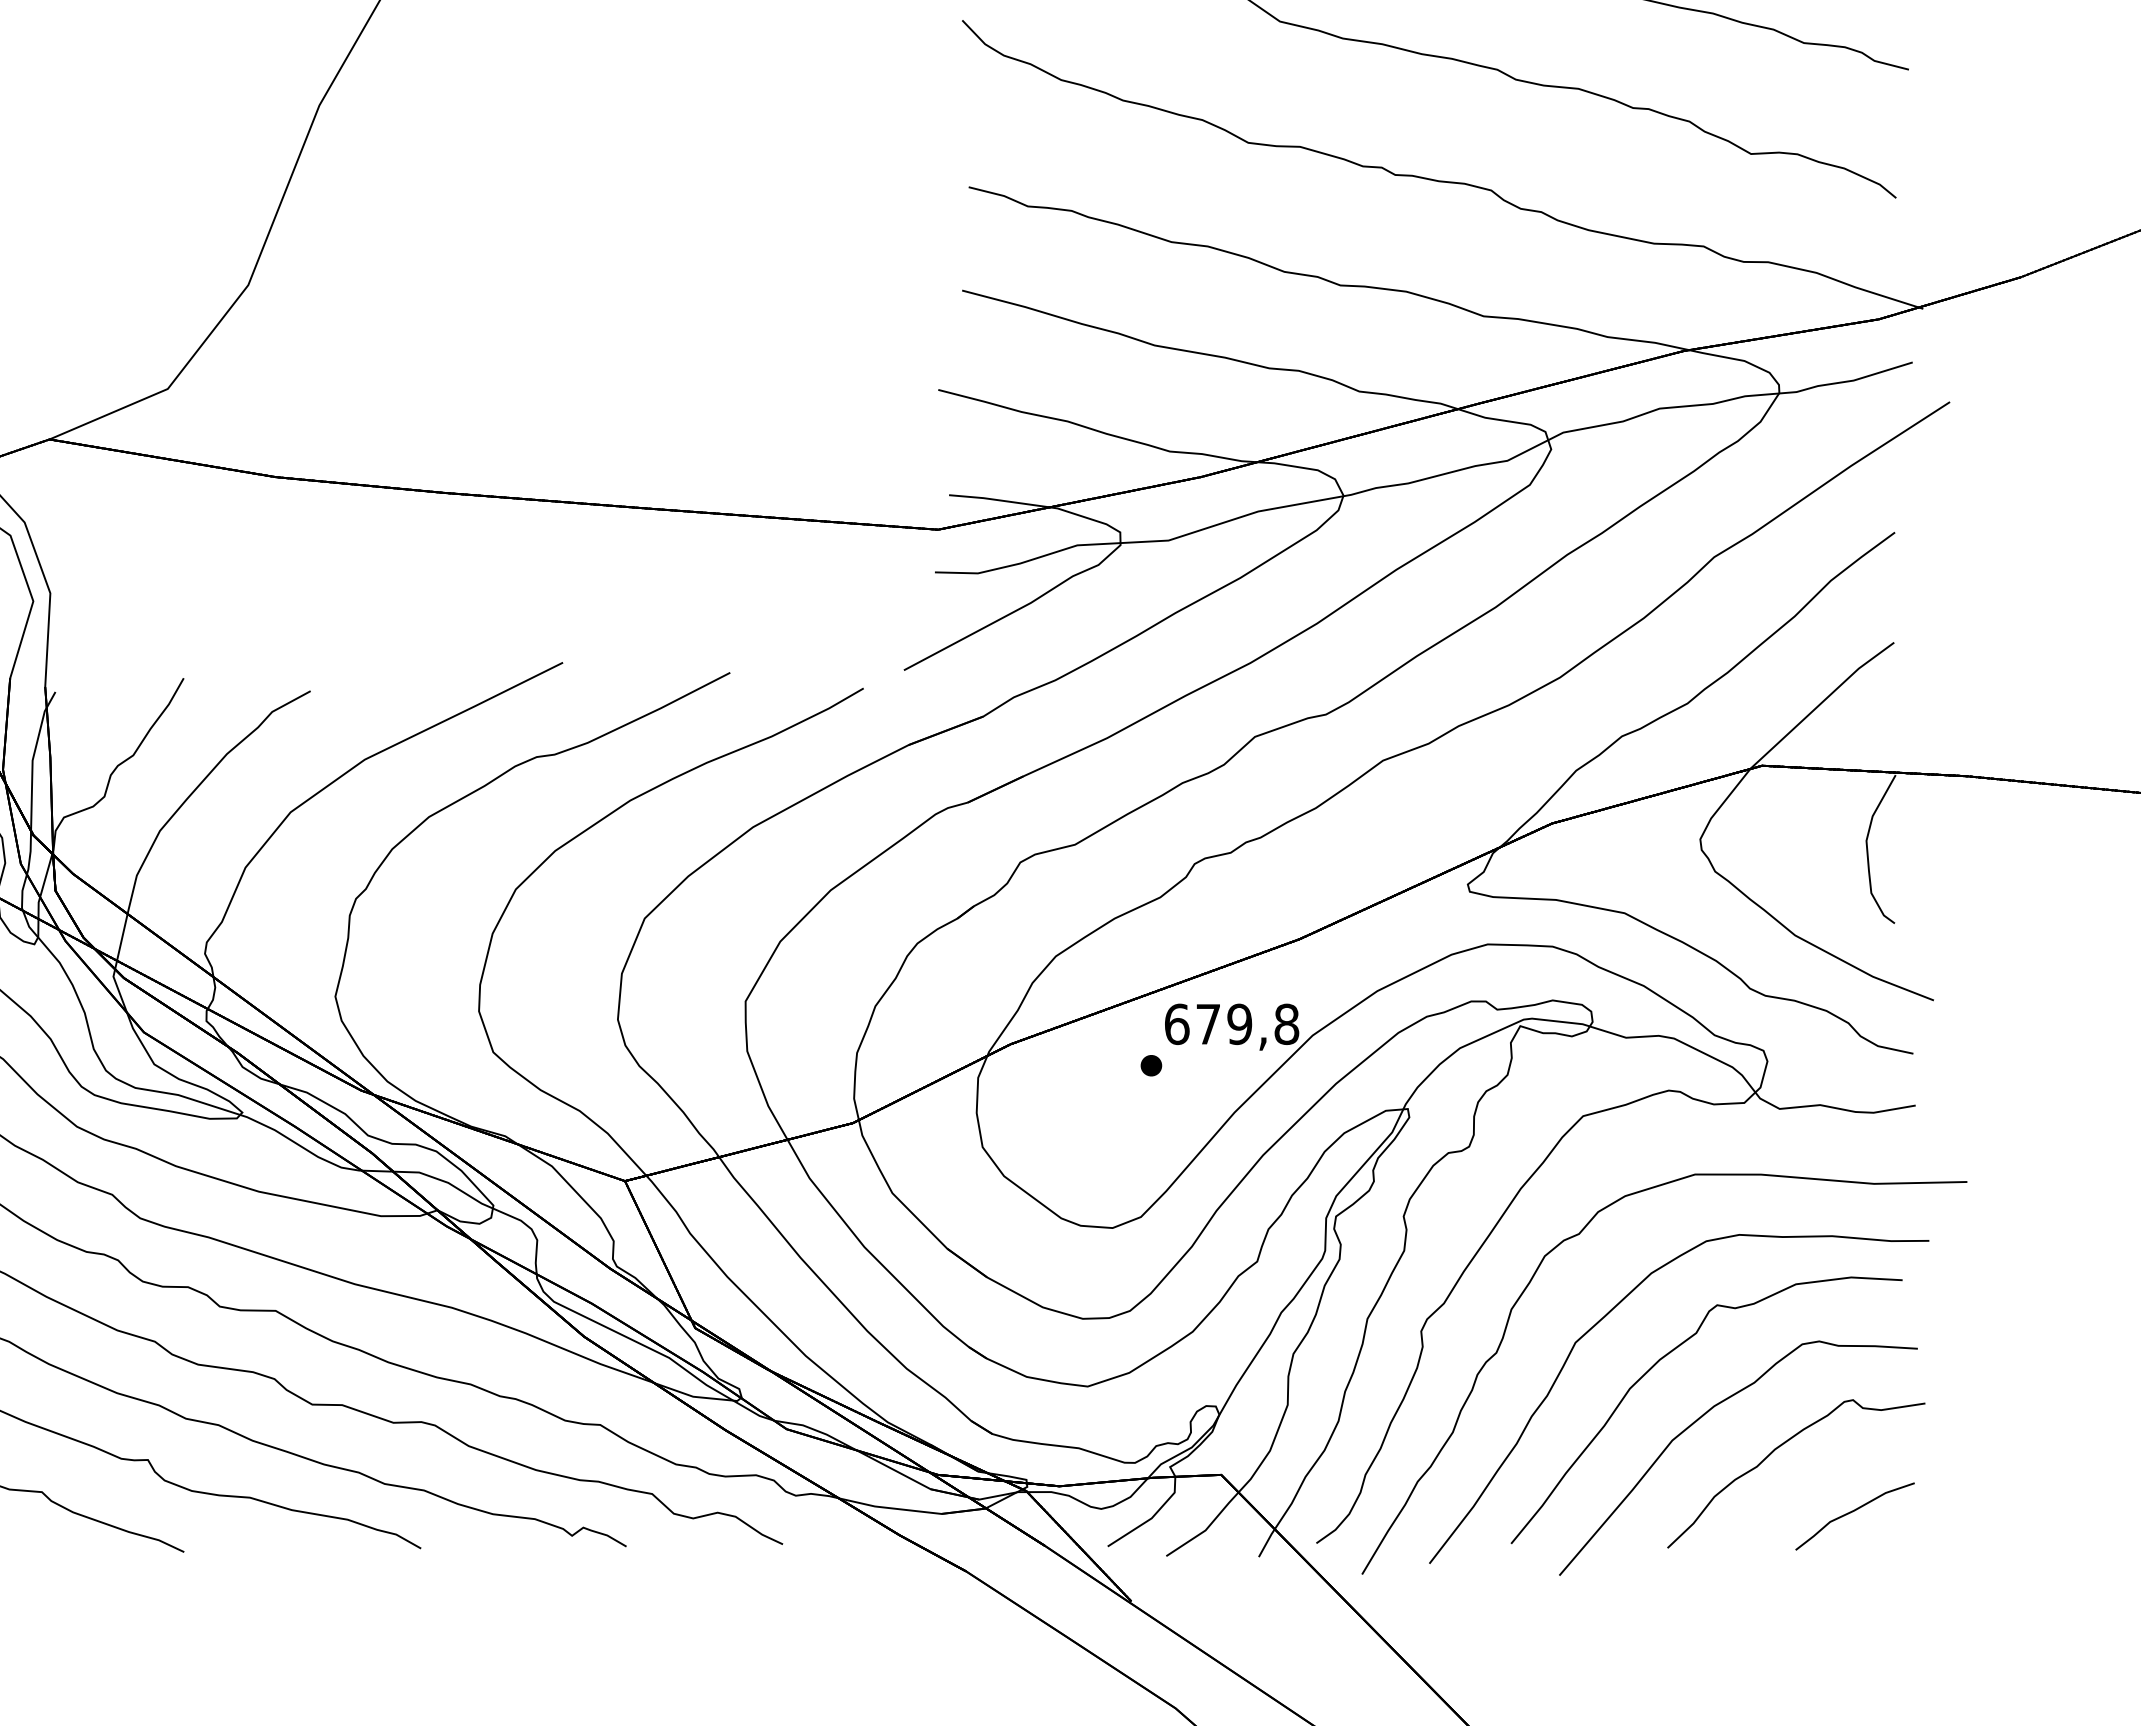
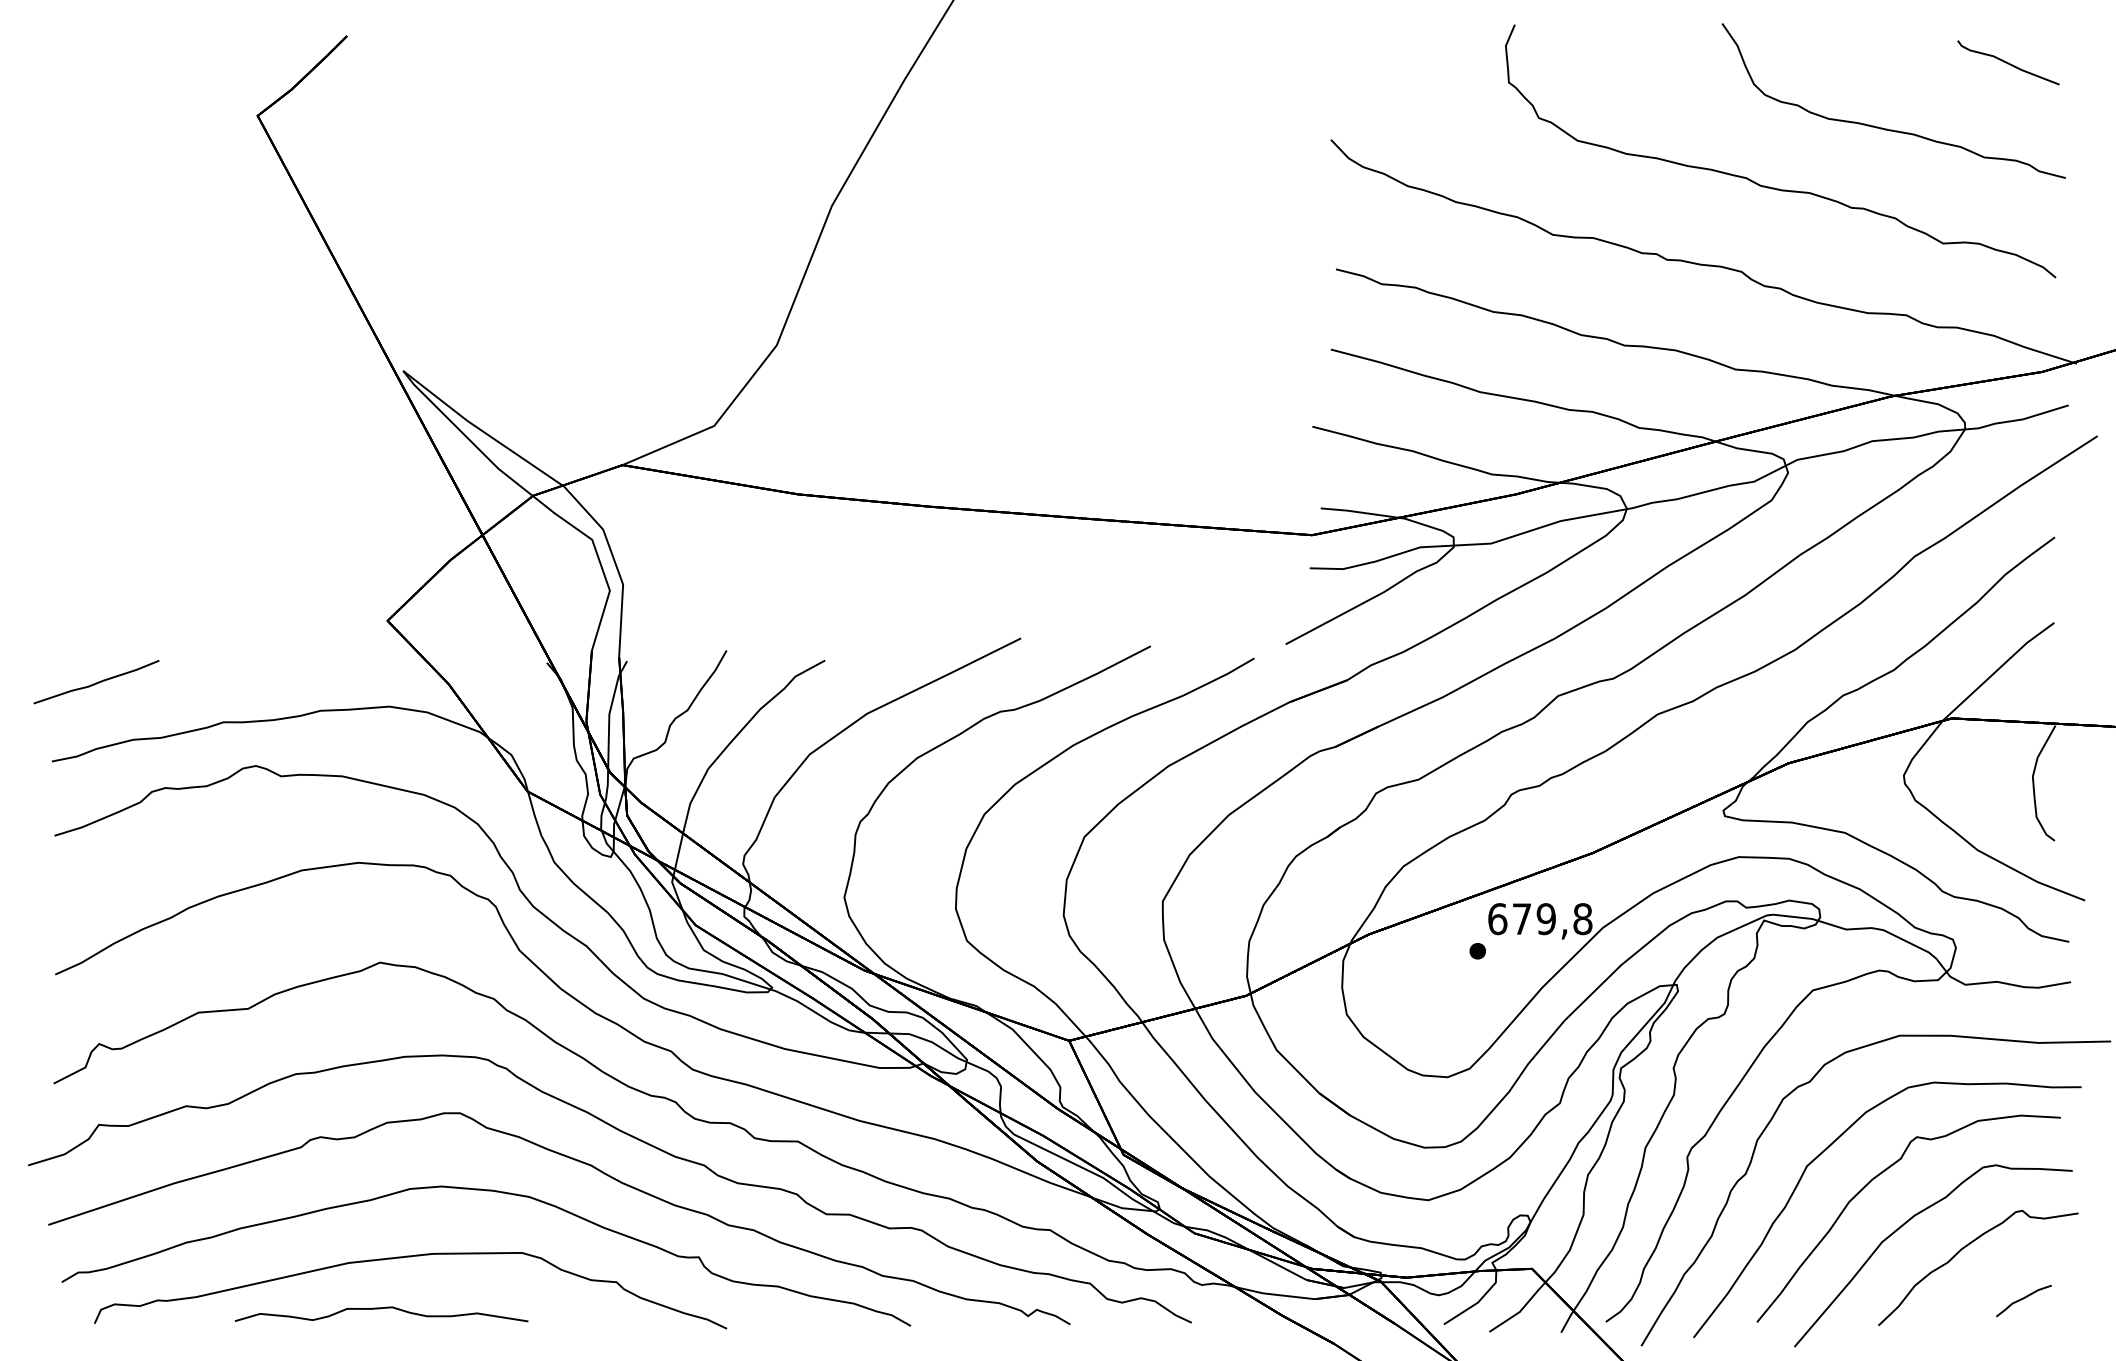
part: (1854, 1515) -> (2023, 1300), size x0.6

